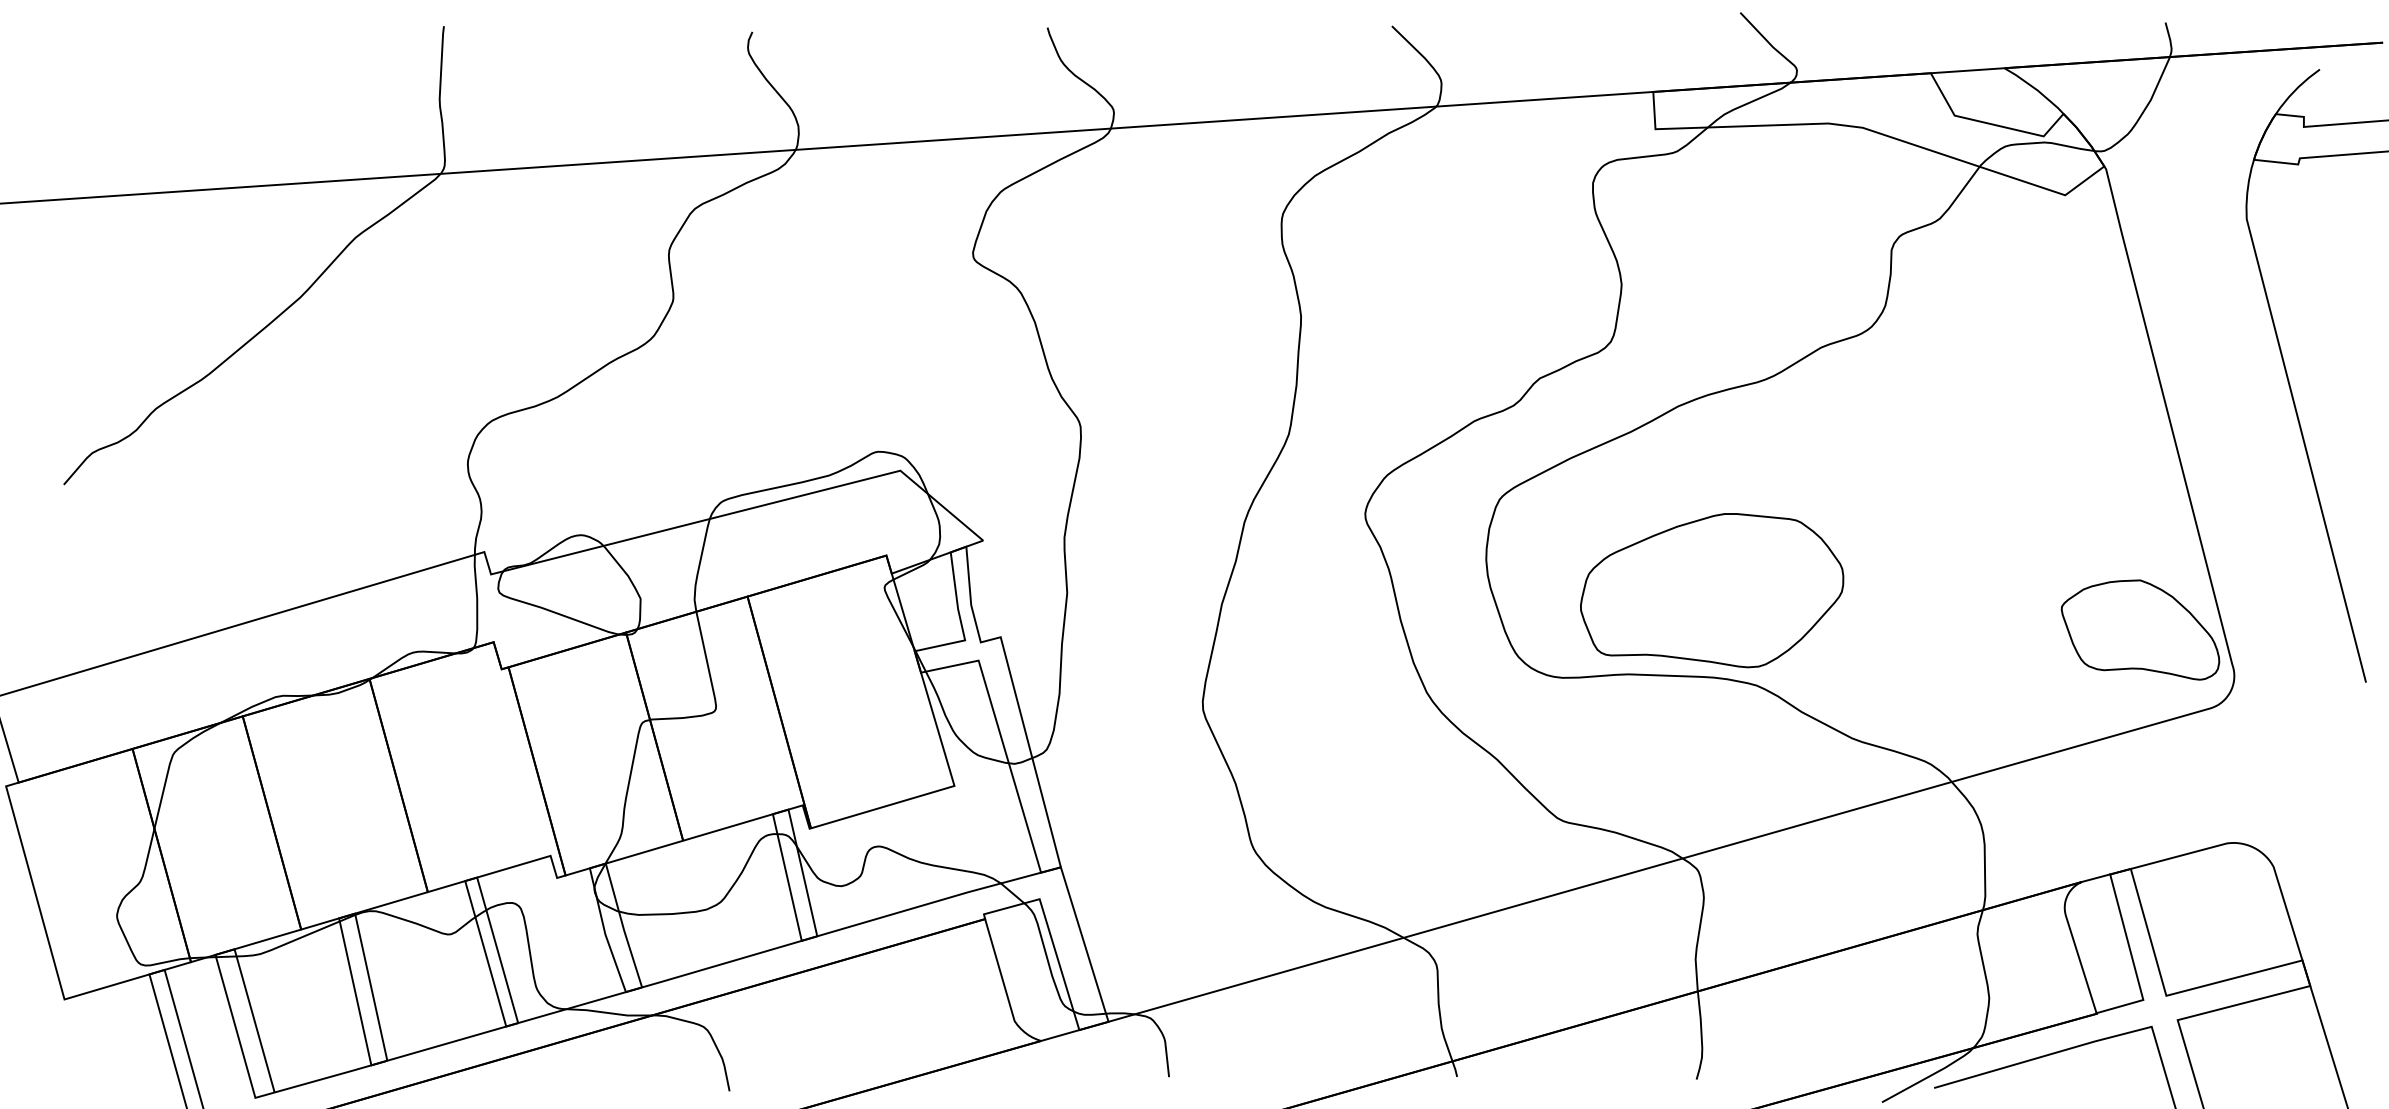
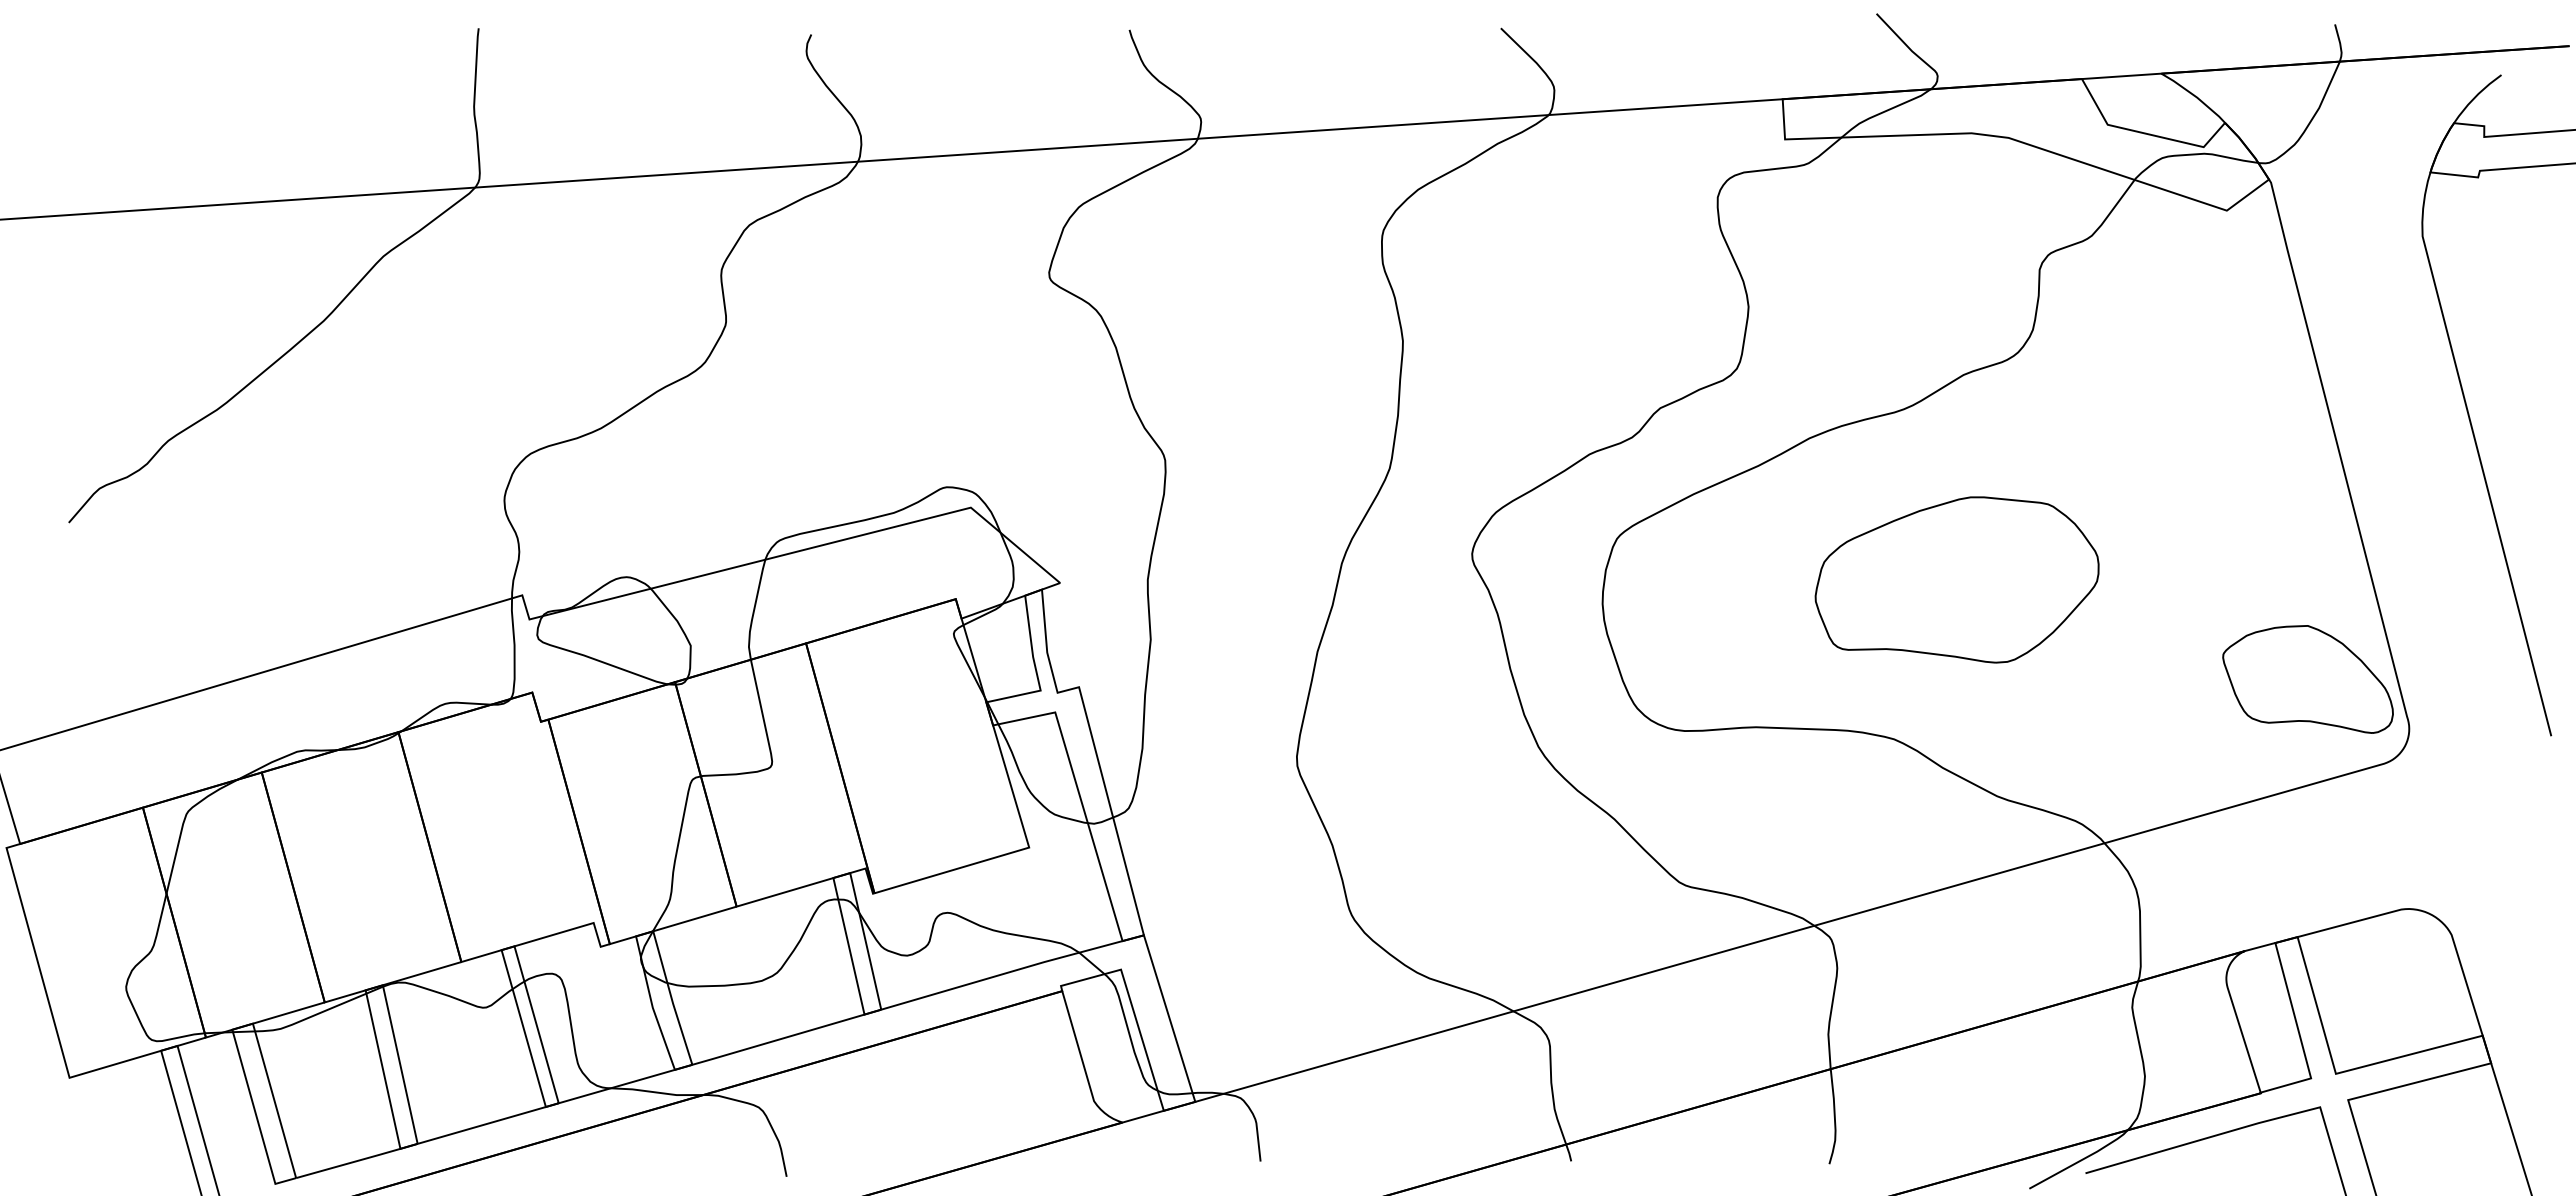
part: (1711, 590) -> (1956, 579), moved

